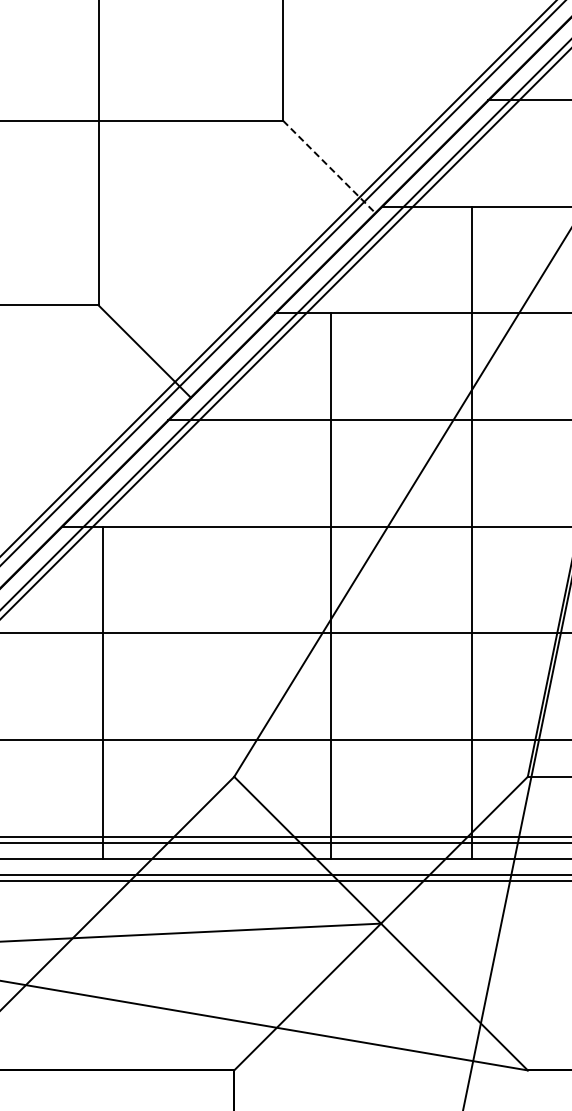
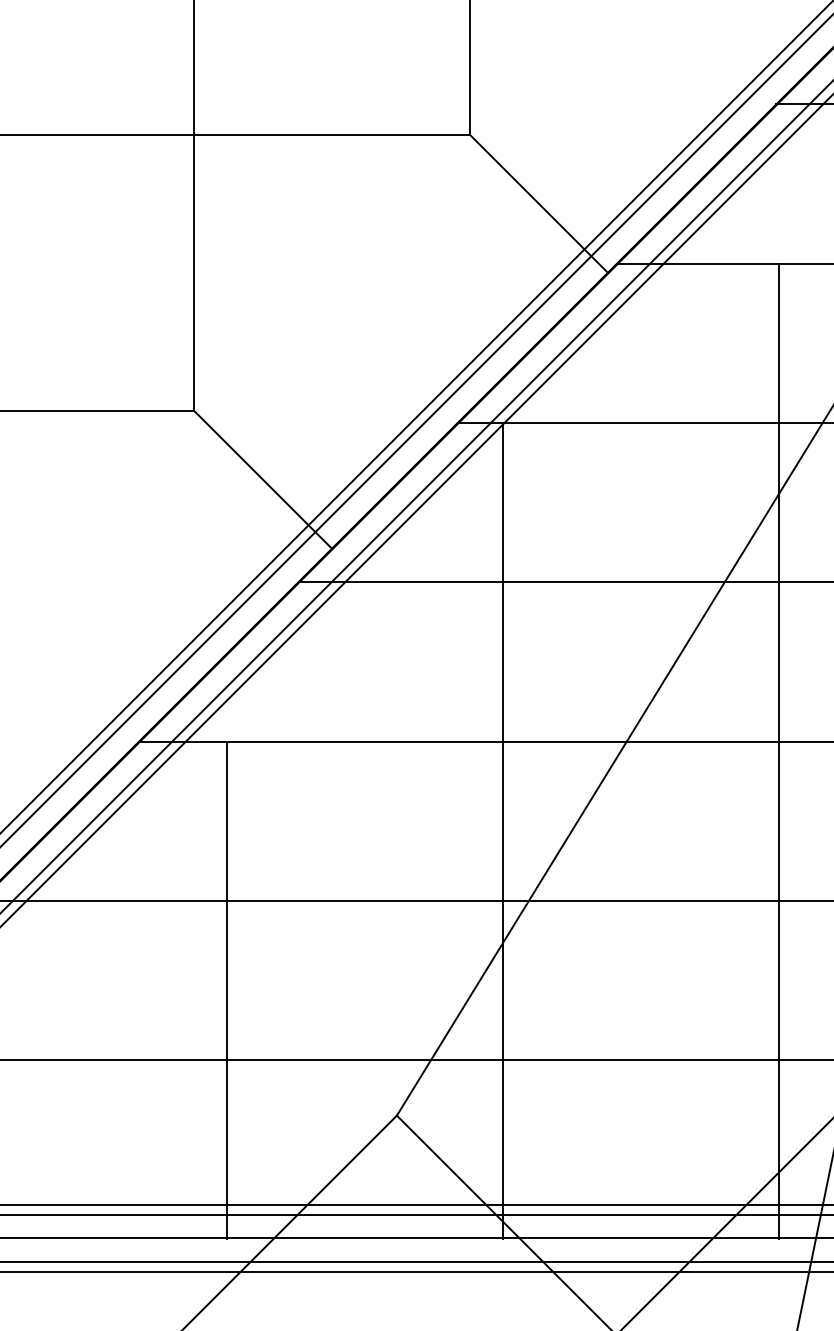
line: (329, 167) -> (539, 204), dashed -> solid
line: (471, 532) -> (778, 750), moved
line: (331, 586) -> (503, 831), moved
line: (102, 692) -> (226, 989), moved

